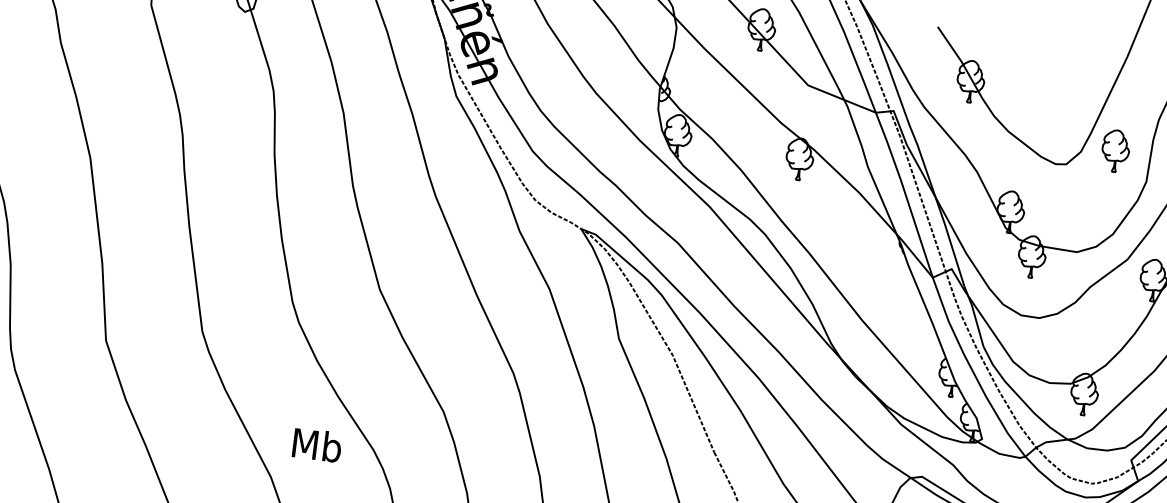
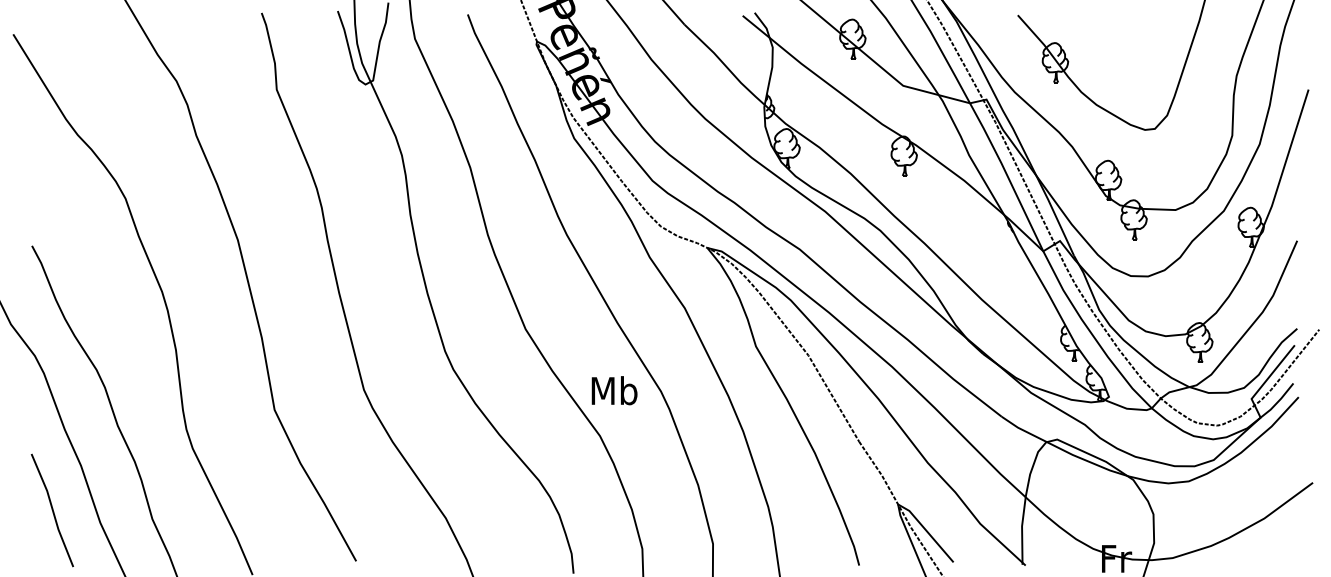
part: (1115, 151) -> (1199, 110), removed
text: (317, 445) -> (614, 390), moved

